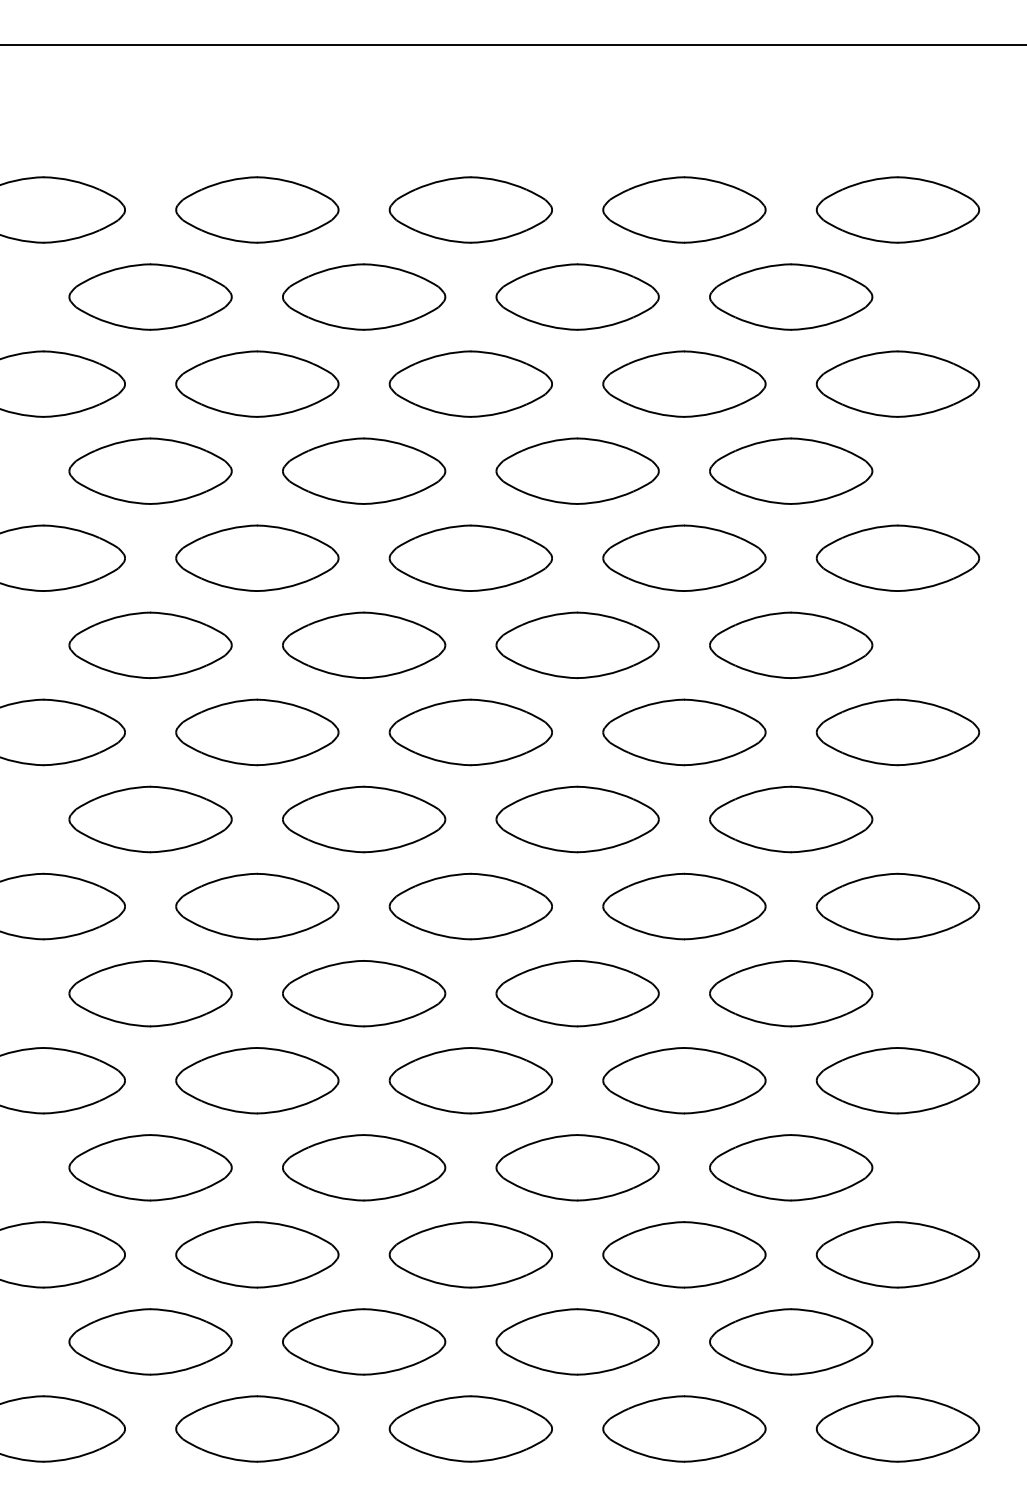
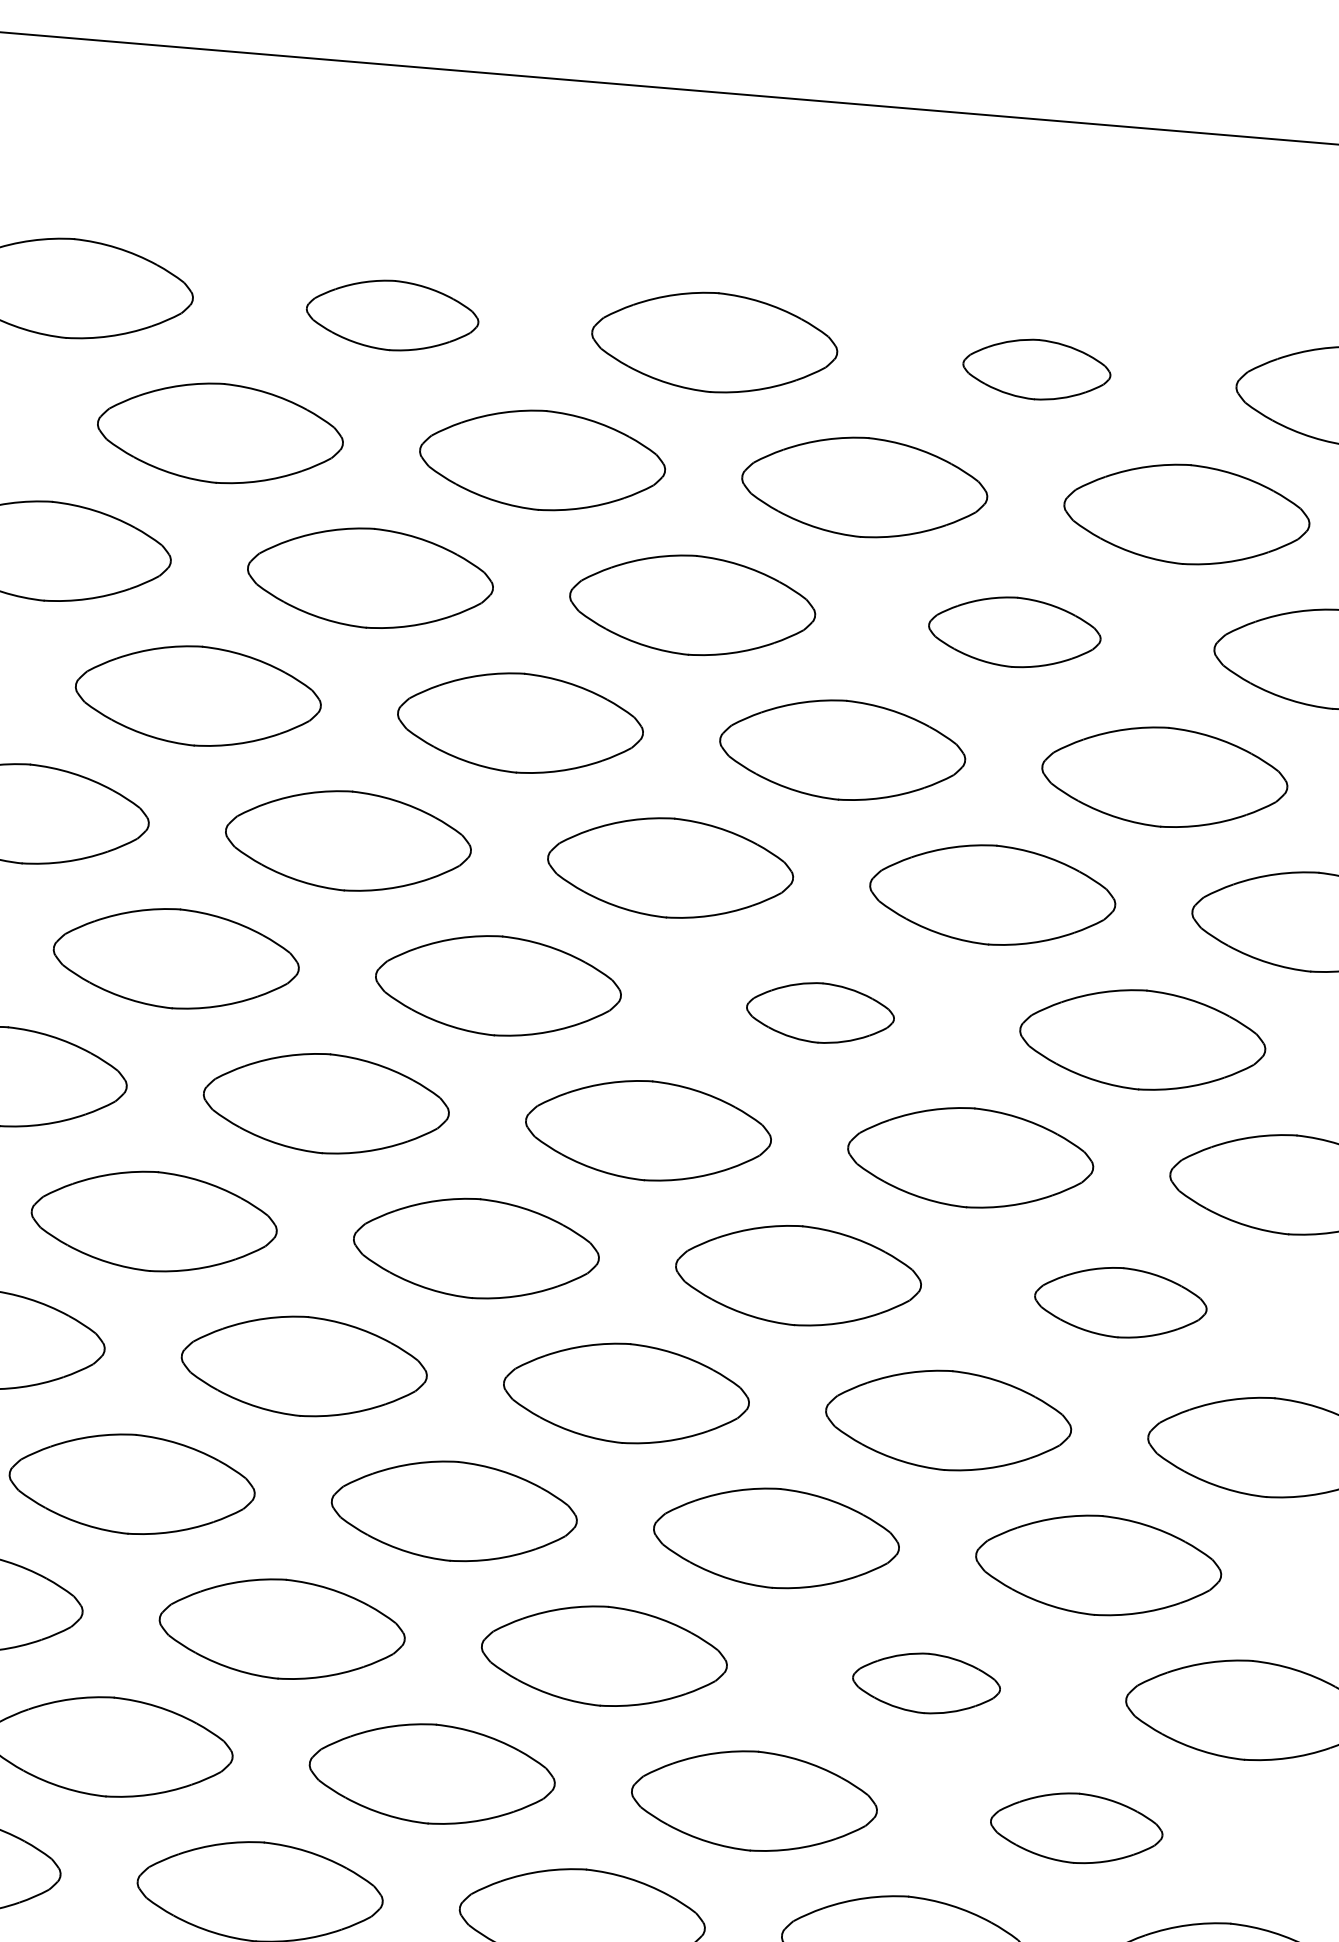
part: (257, 209) -> (392, 314), size x0.7
part: (684, 209) -> (1037, 368), size x0.6
part: (684, 383) -> (1014, 631), size x0.7
part: (577, 645) -> (820, 1013), size x0.6
part: (791, 819) -> (1121, 1302), size x0.7
part: (684, 1080) -> (926, 1682), size x0.6
part: (791, 1167) -> (1077, 1827), size x0.7

